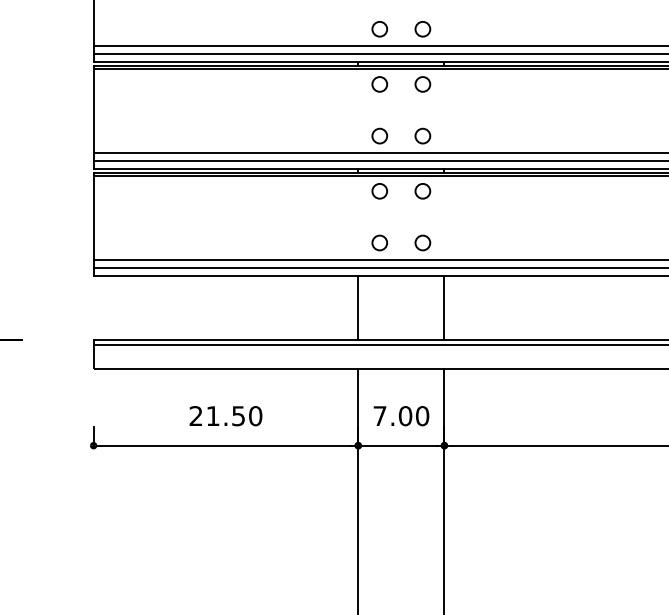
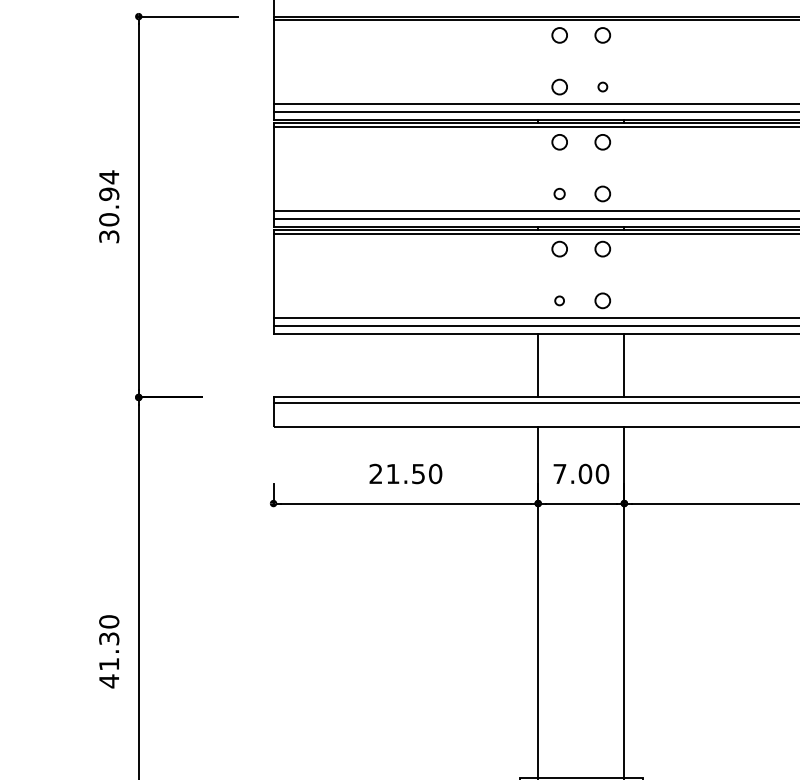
circle: (422, 28) -> (602, 86), size x0.6
circle: (379, 135) -> (559, 193), size x0.7
circle: (379, 242) -> (559, 300), size x0.6

